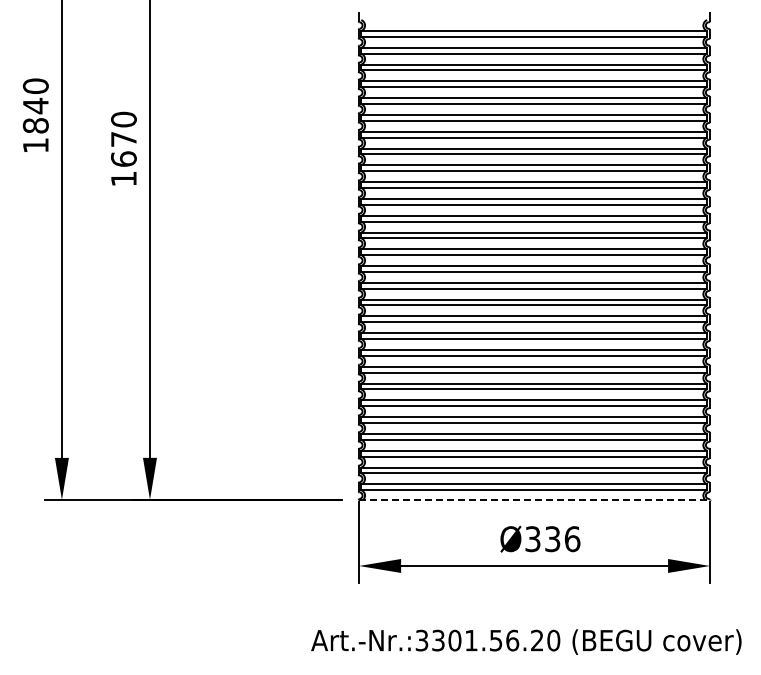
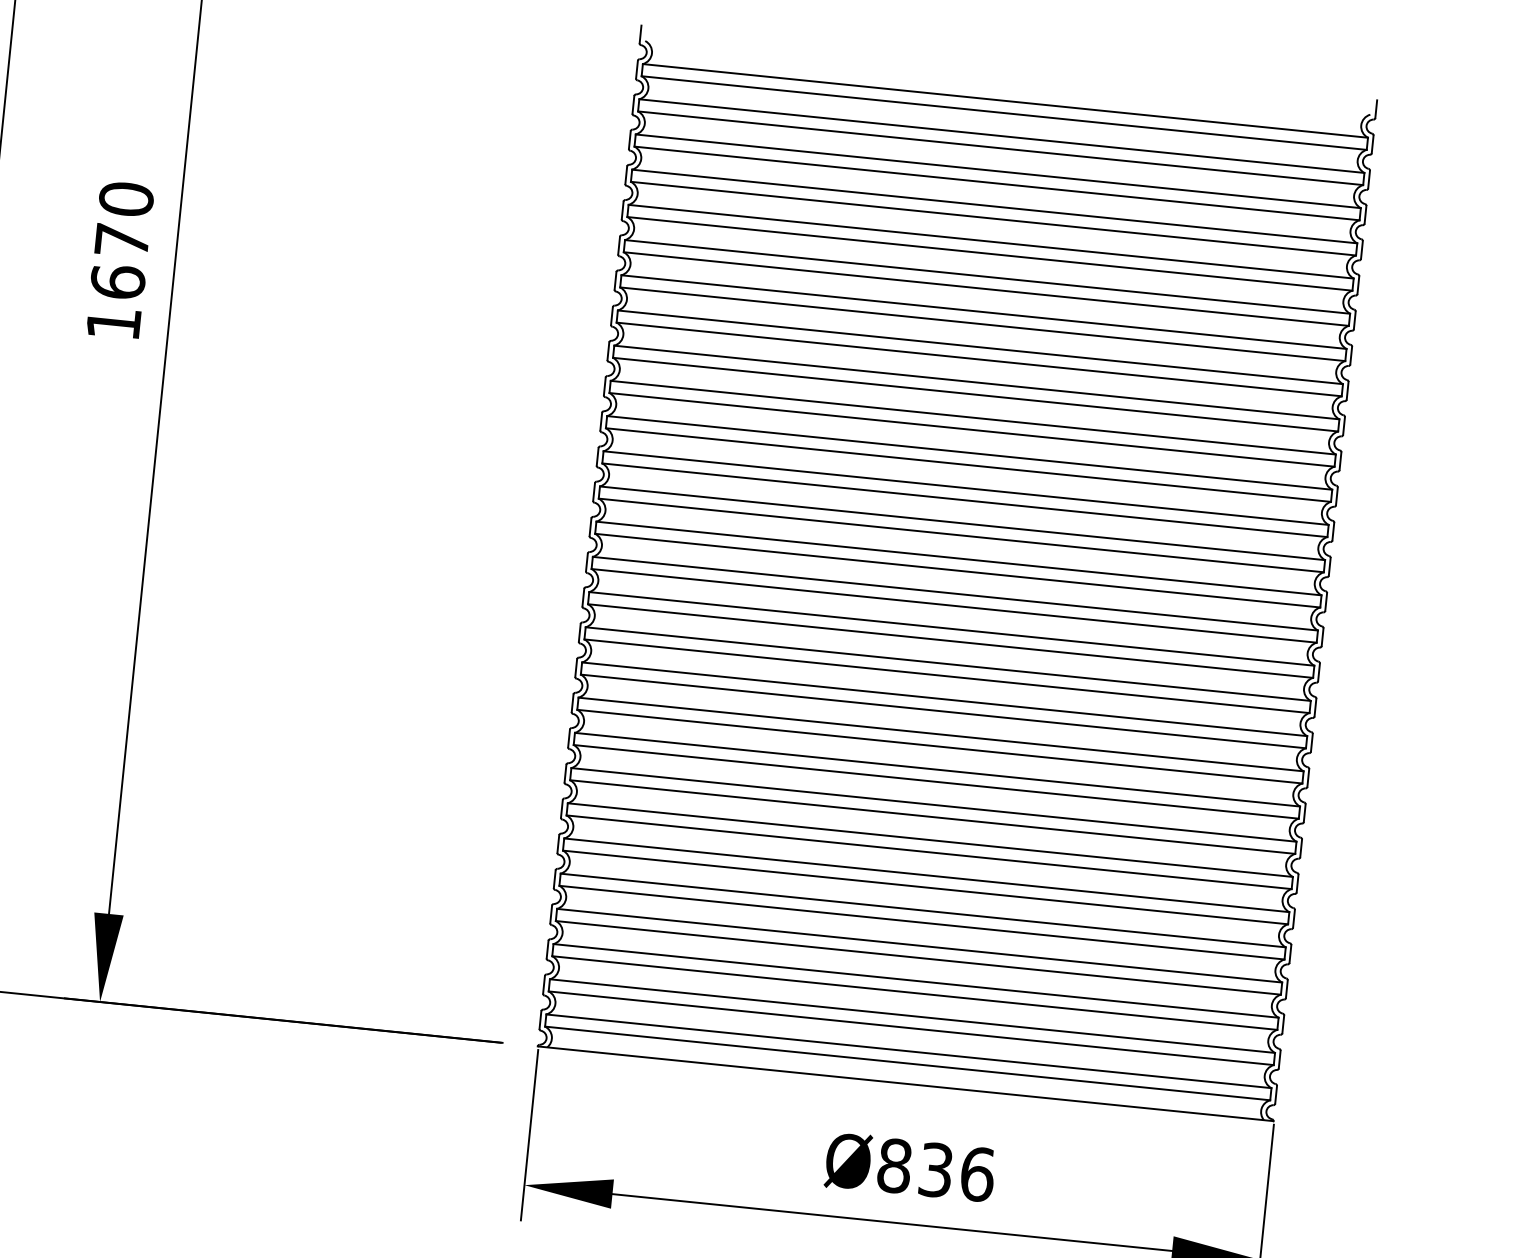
line: (534, 499) -> (906, 1083), dashed -> solid
text: (532, 539) -> (893, 1166), Ø336 -> Ø836

